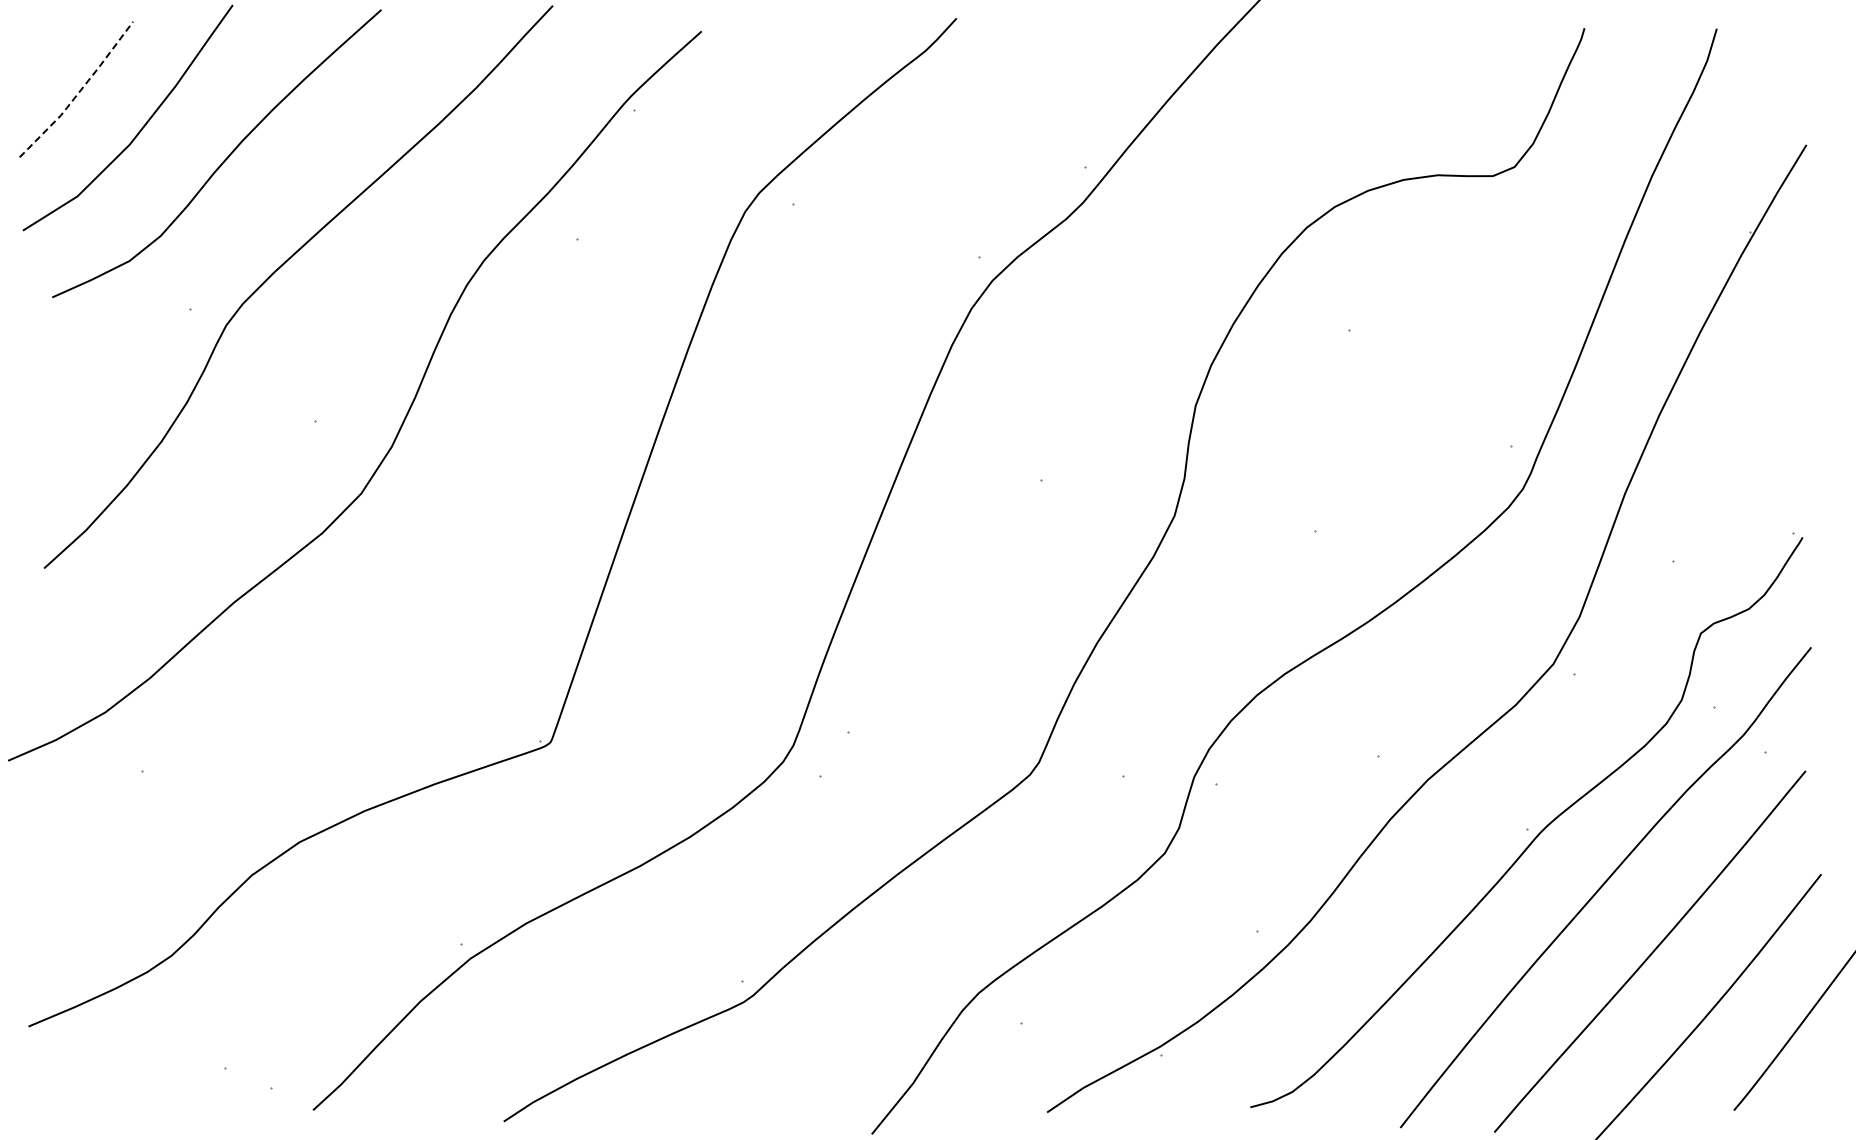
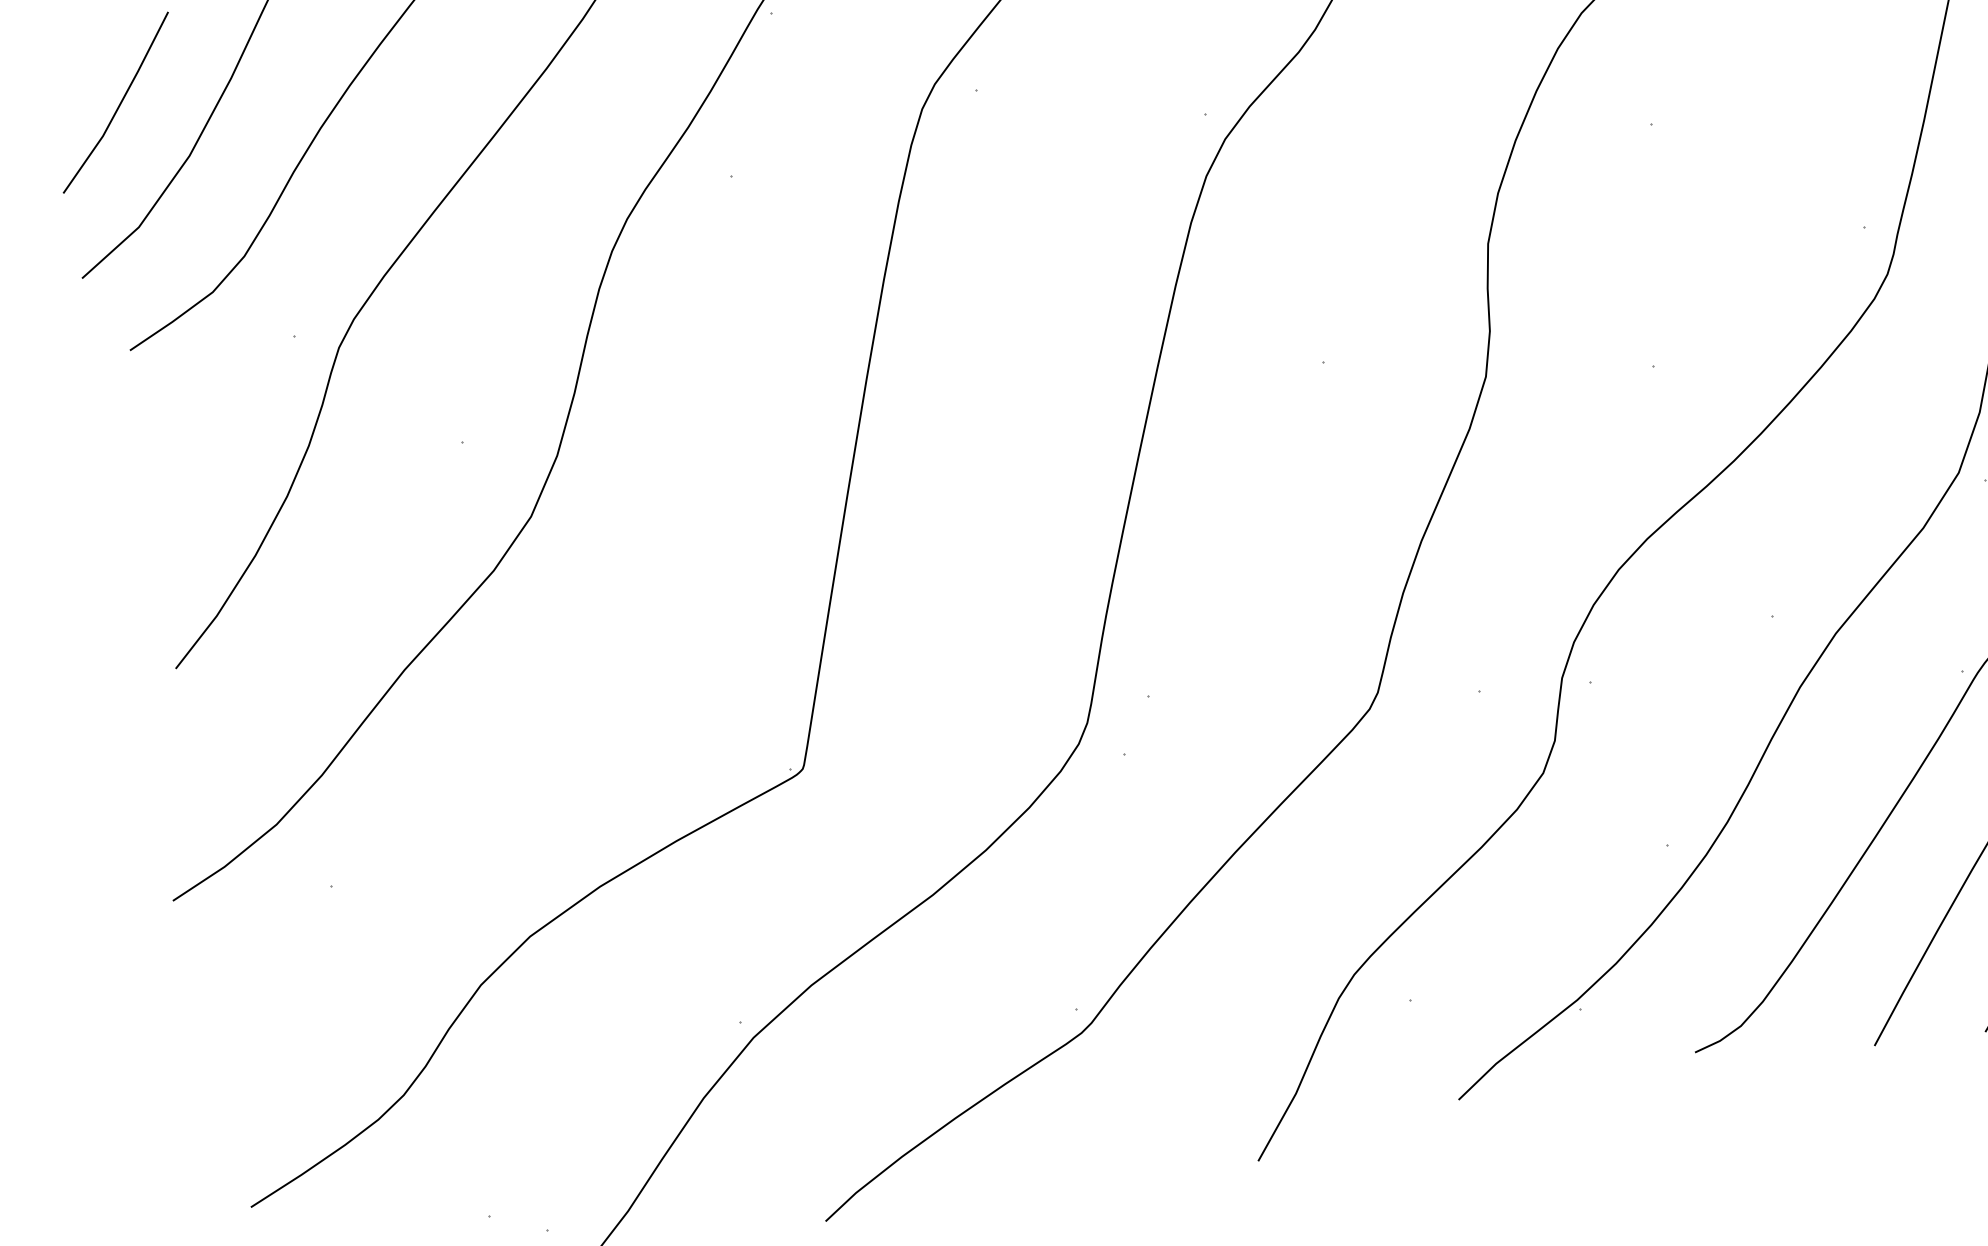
line: (79, 92) -> (120, 105), dashed -> solid

